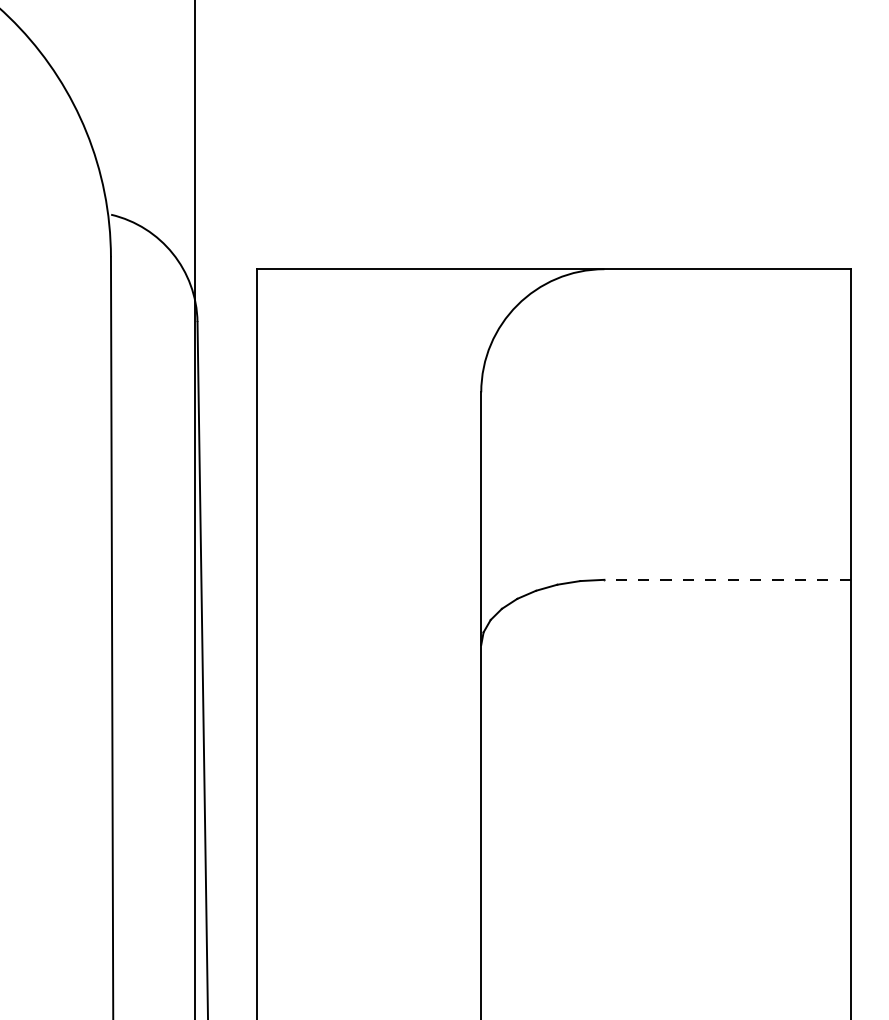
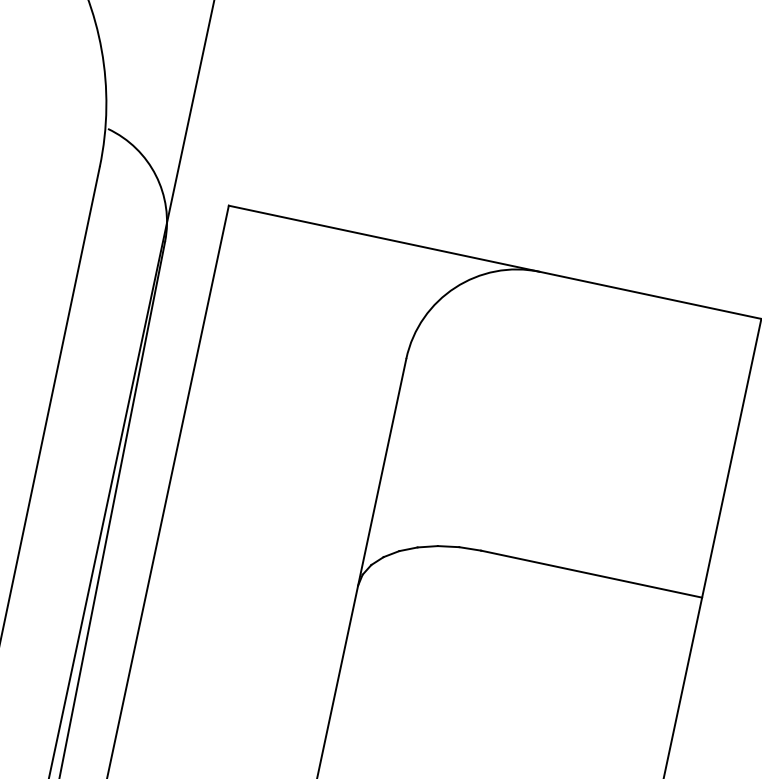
line: (727, 579) -> (591, 573), dashed -> solid

